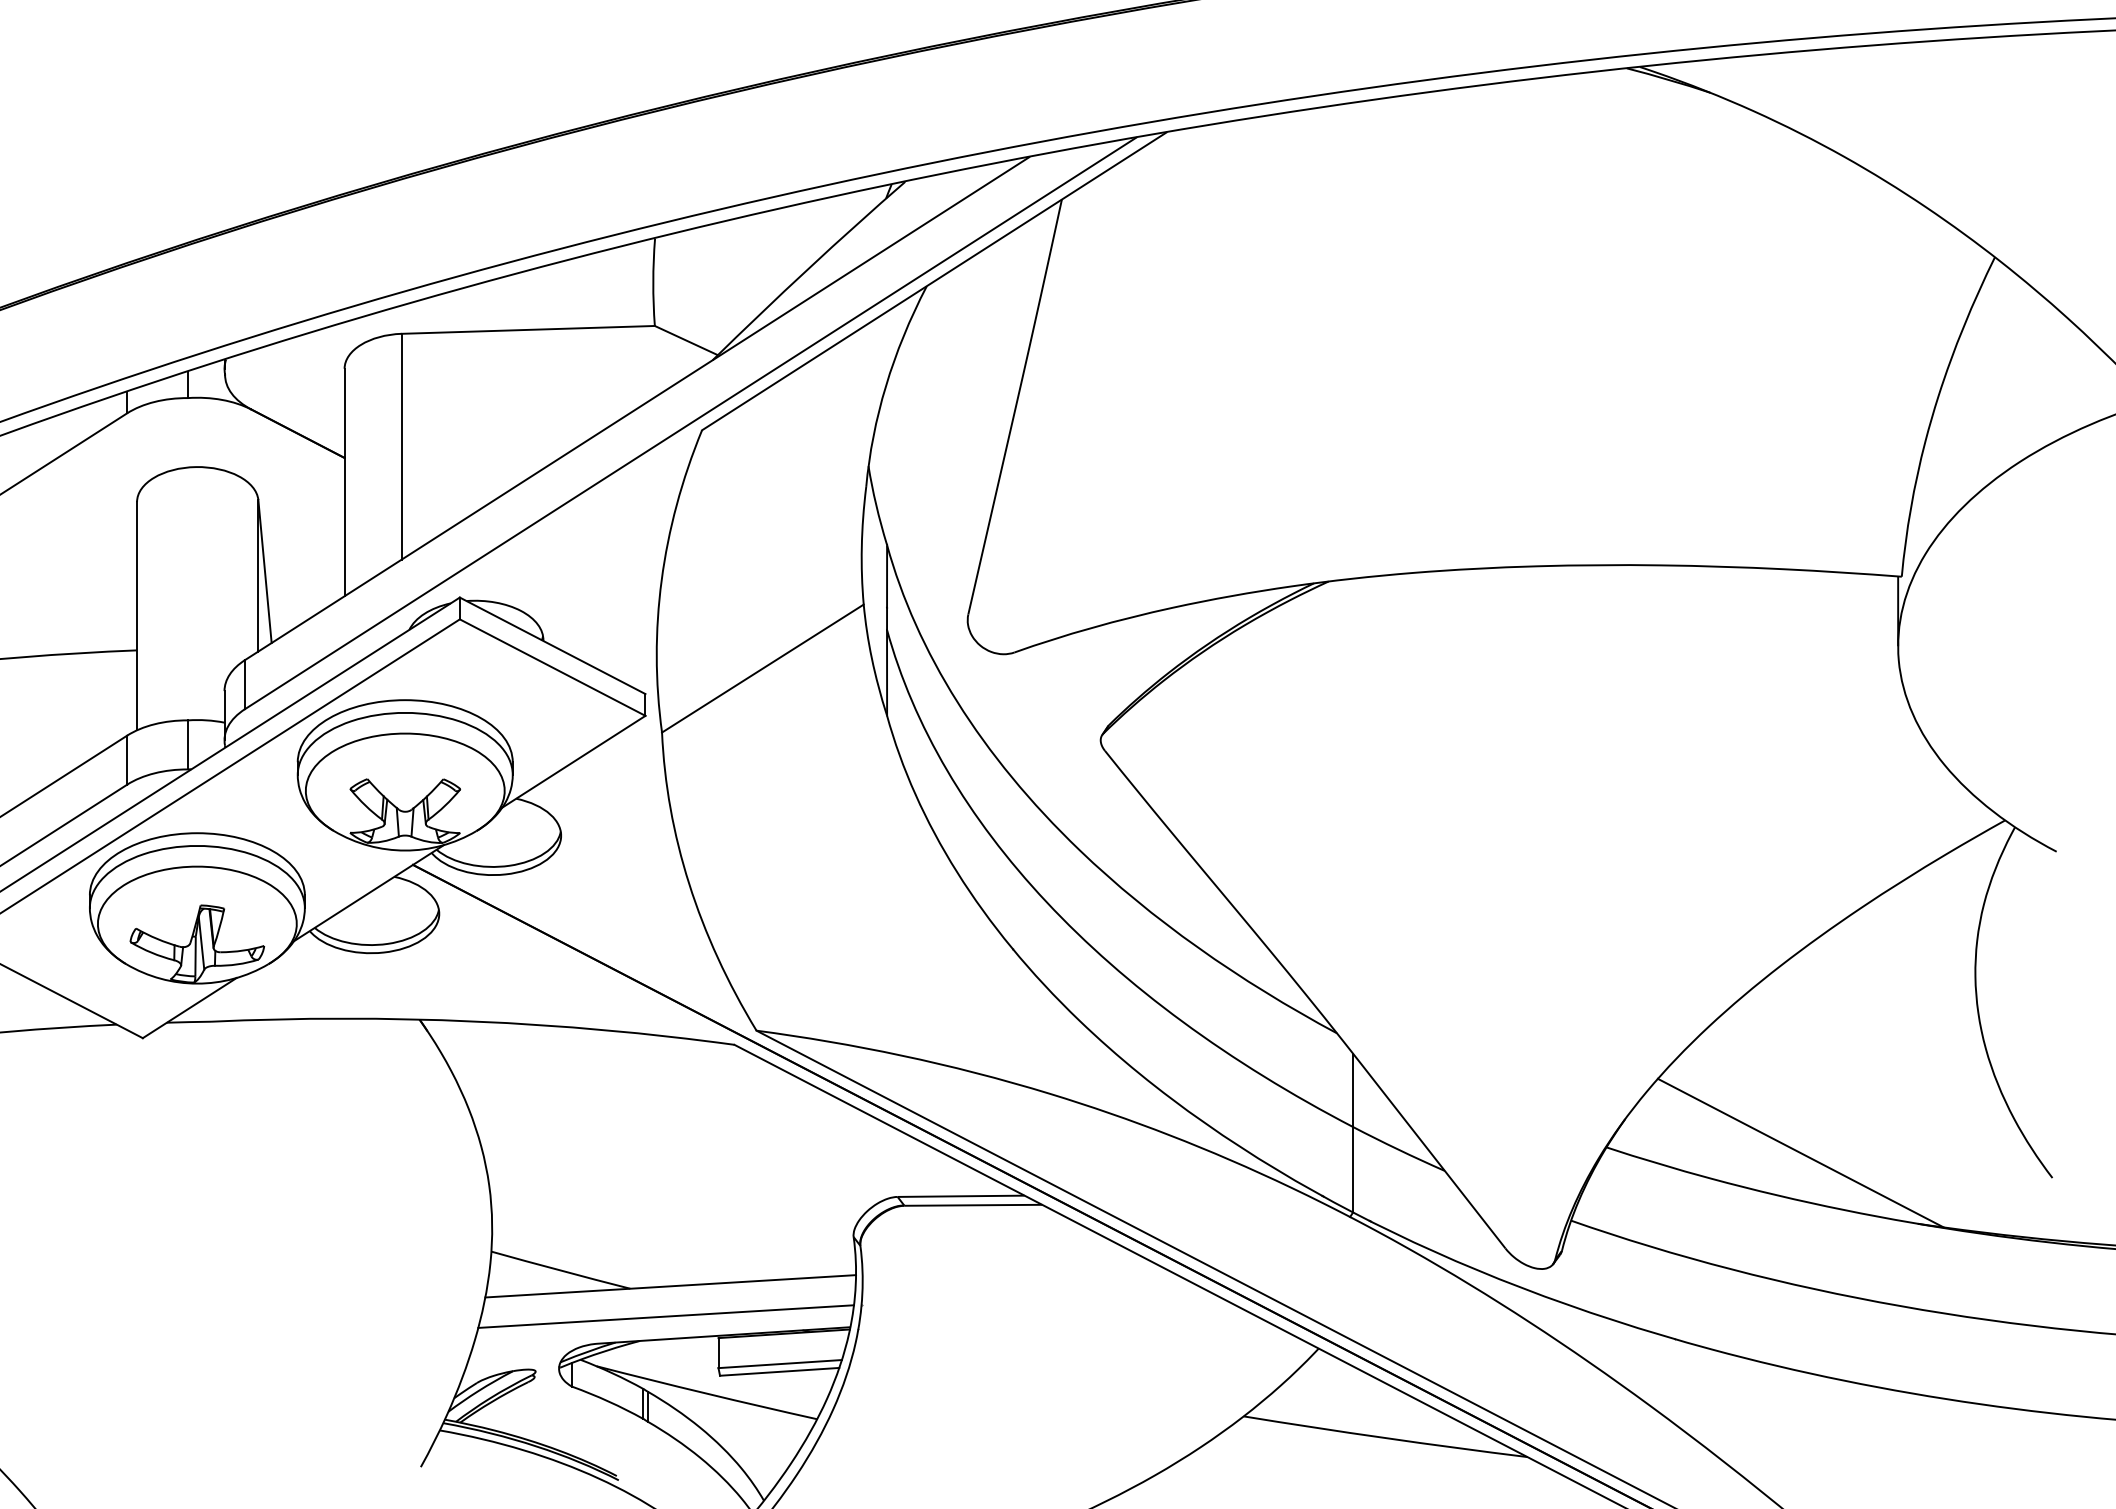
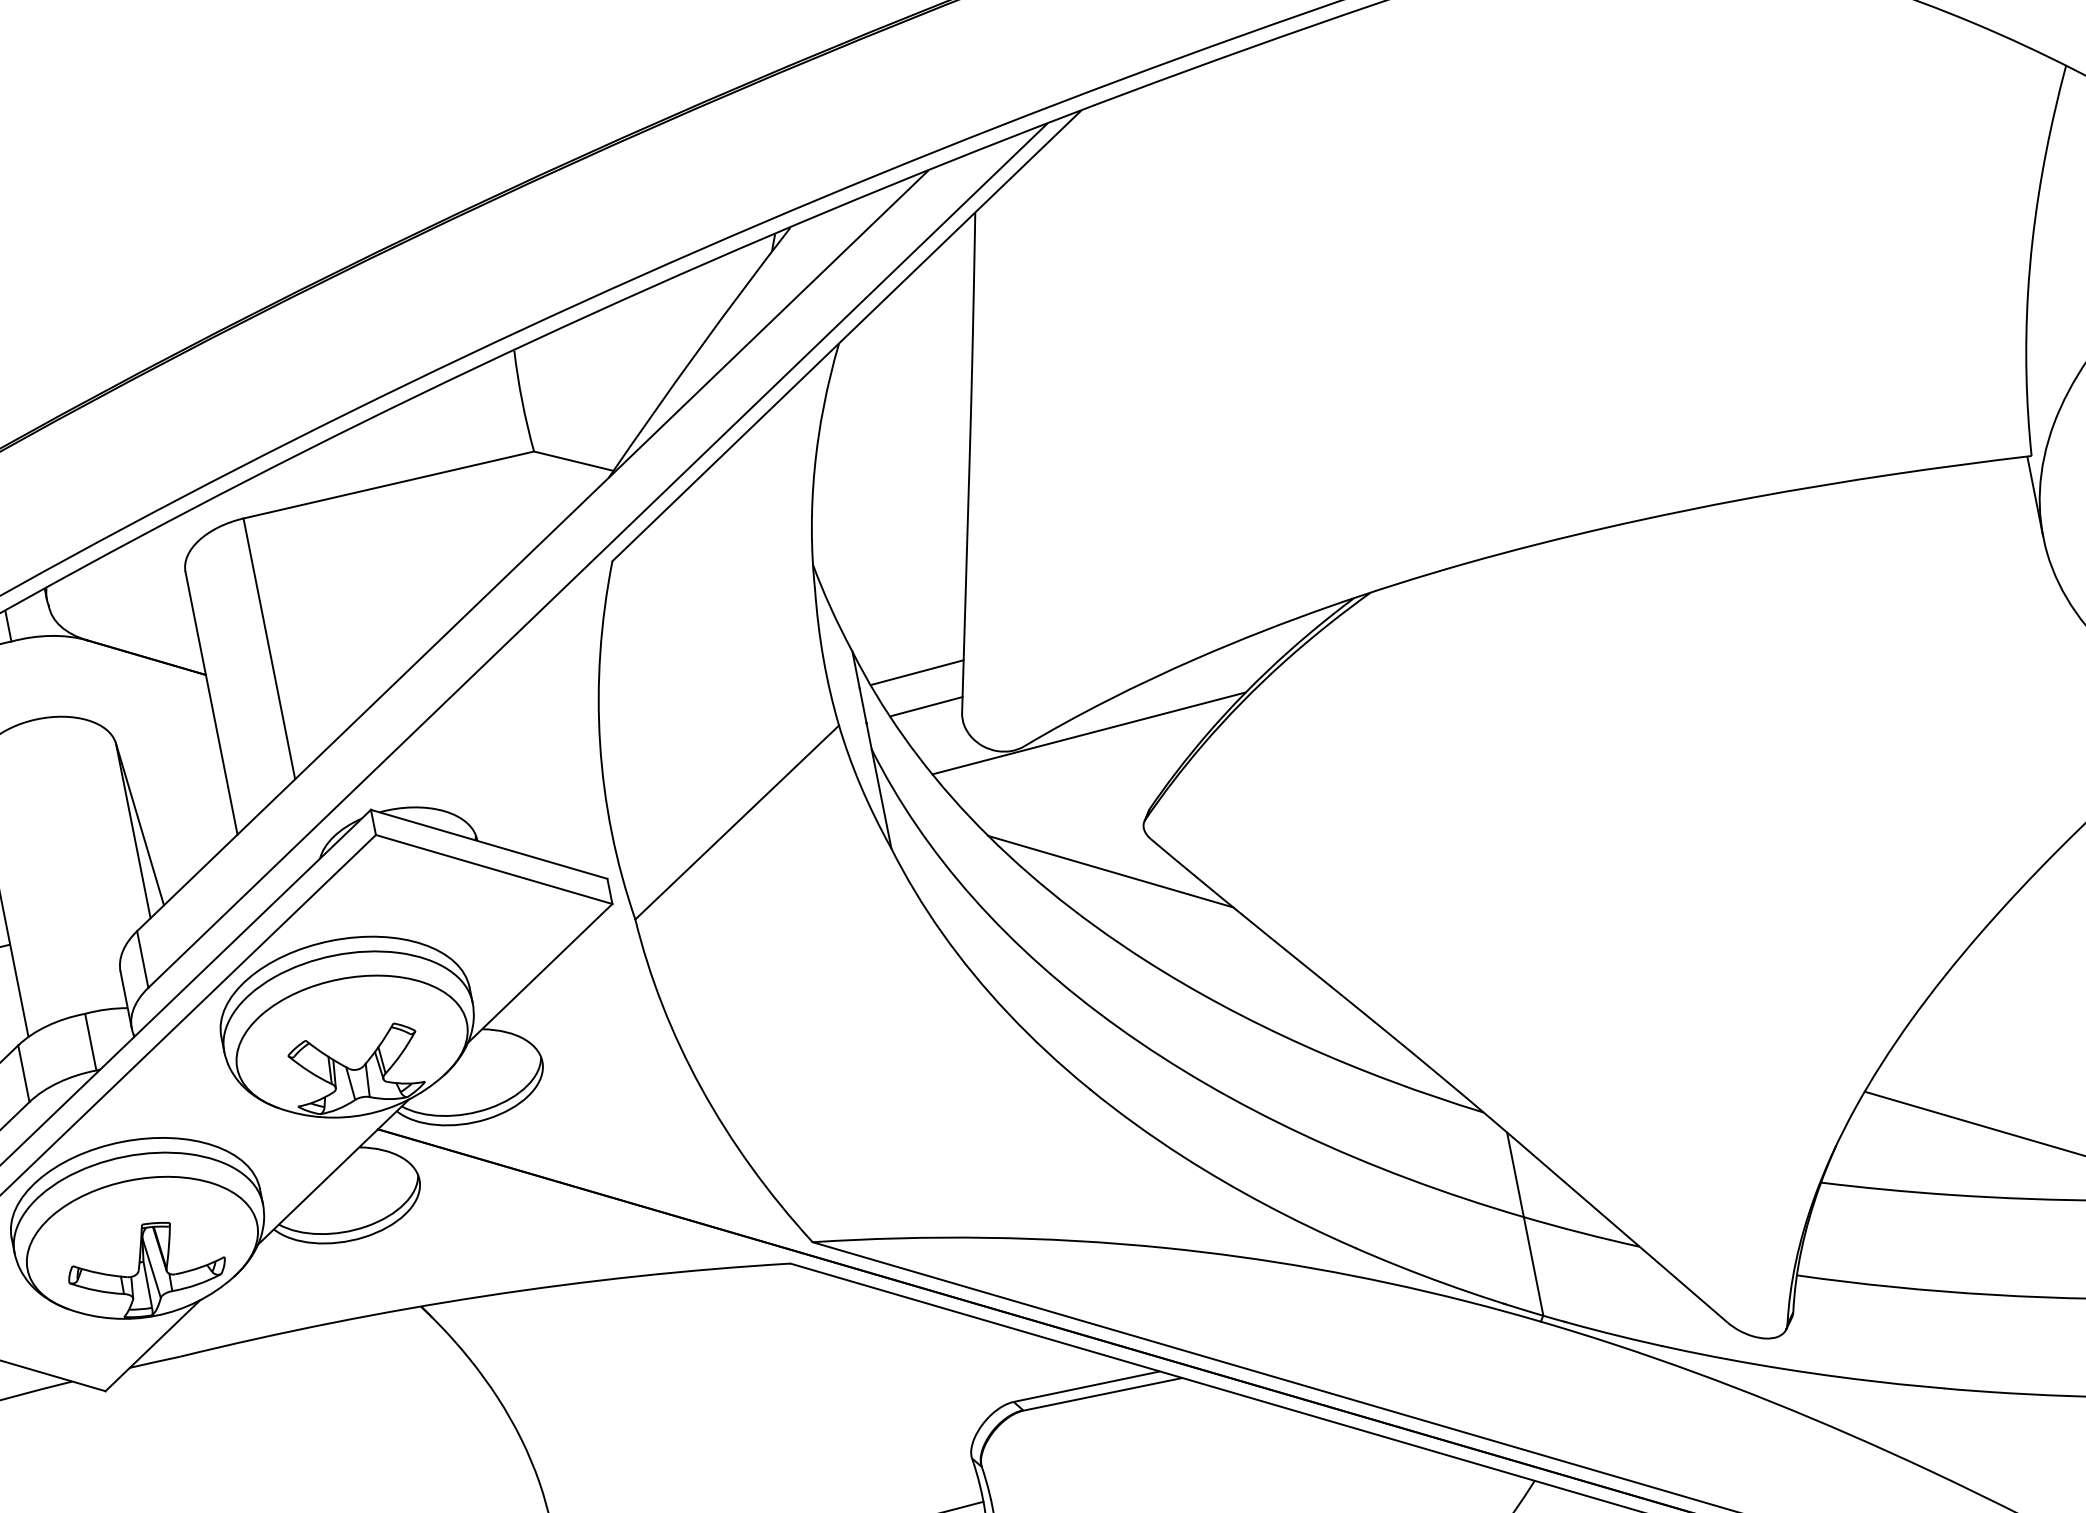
line: (937, 573) -> (917, 672), added
line: (939, 603) -> (926, 706), added
line: (1070, 652) -> (1088, 733), added
line: (1065, 771) -> (1110, 872), added

